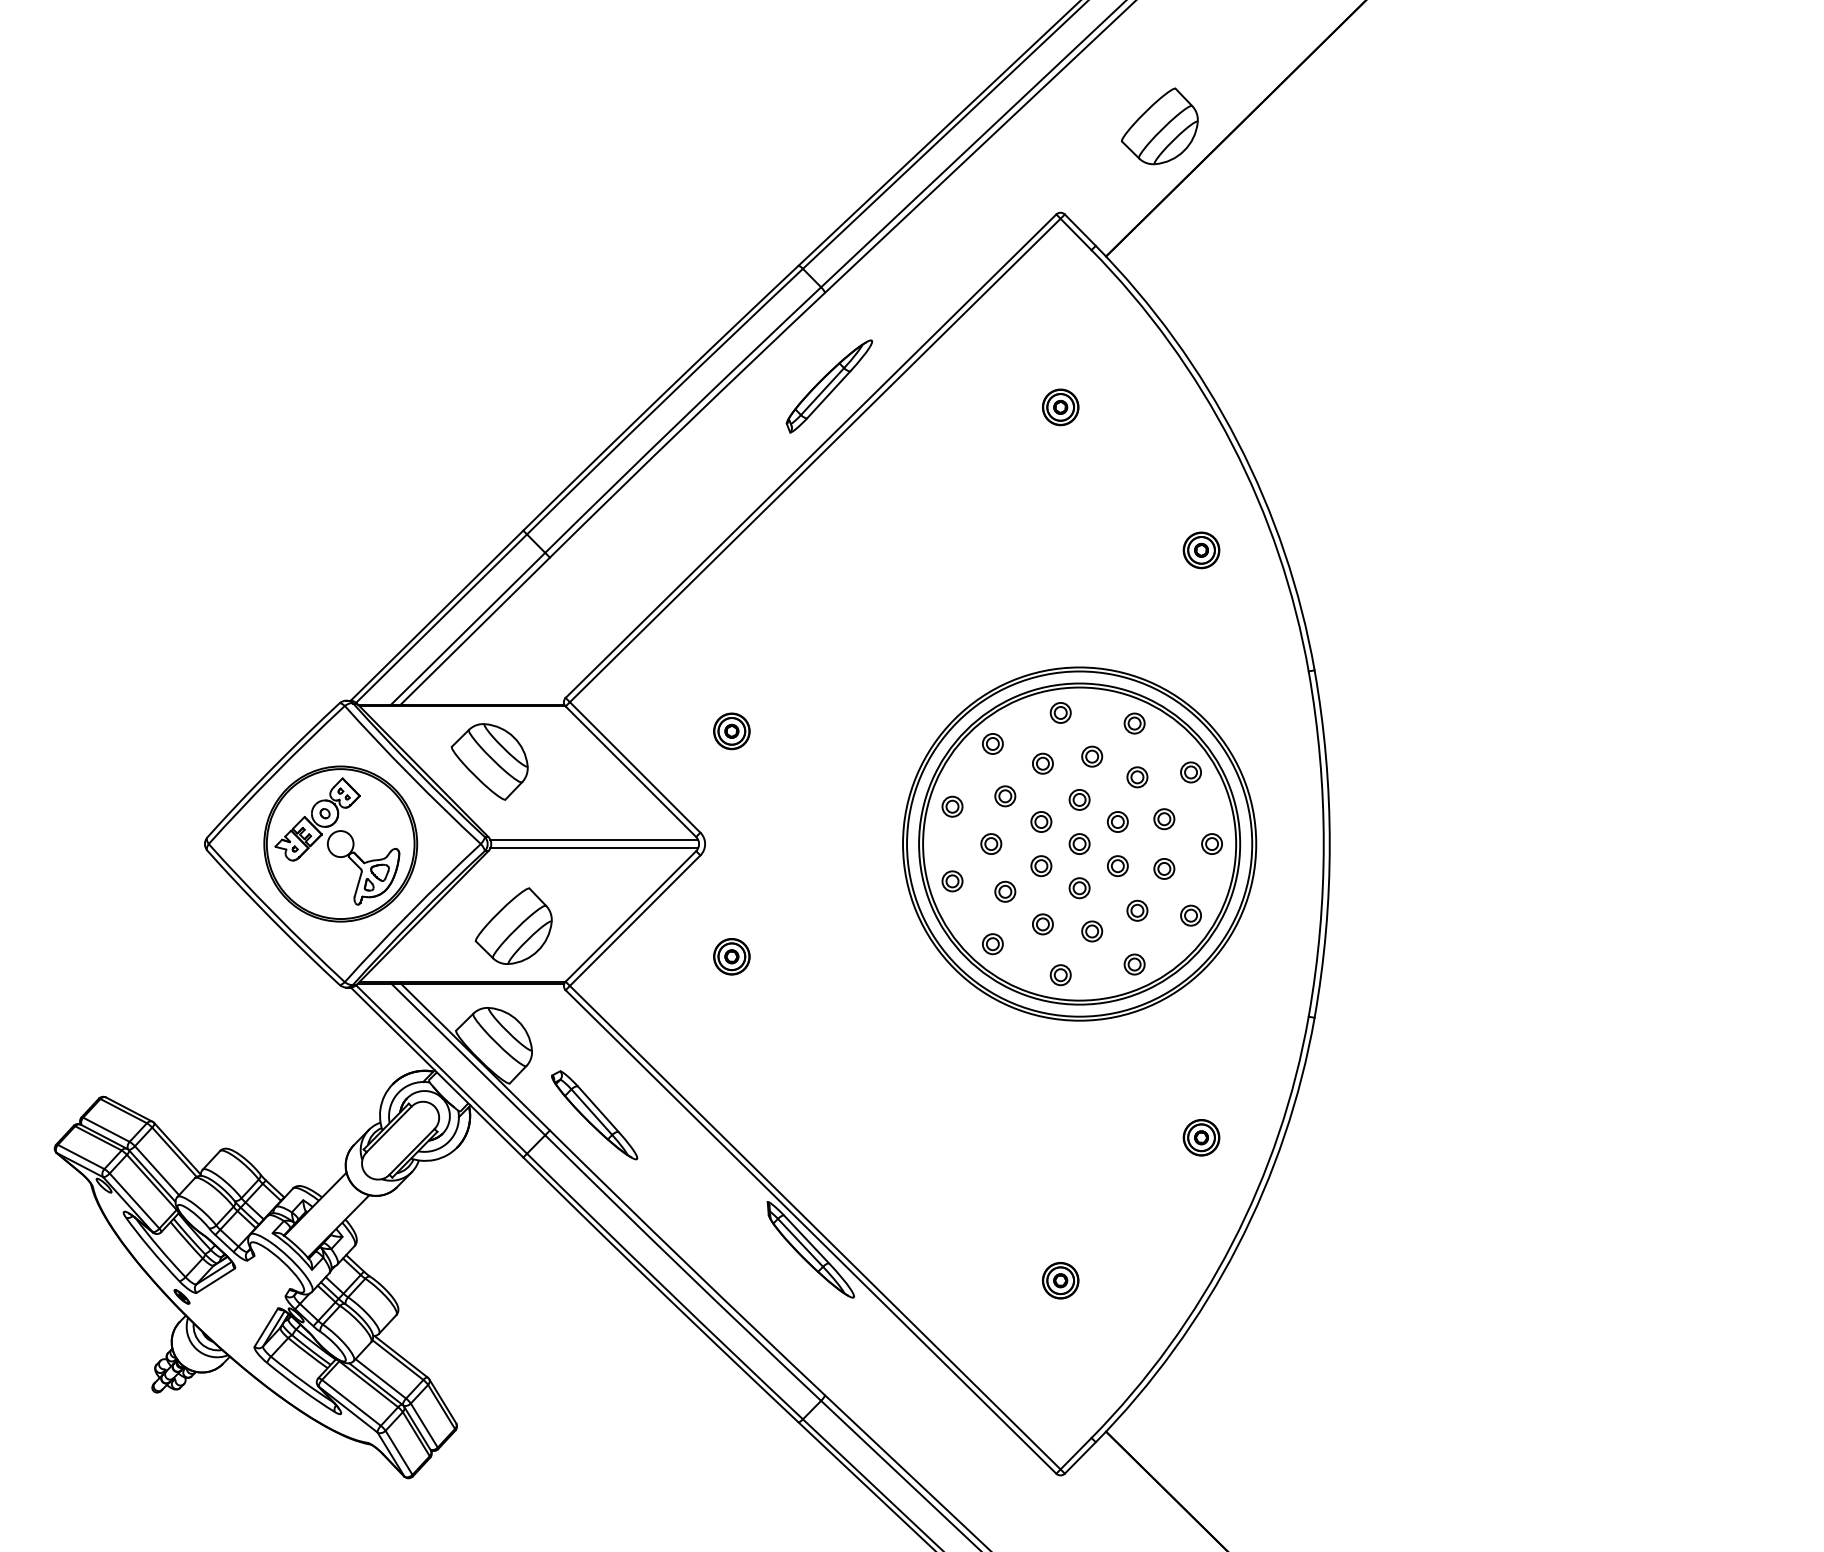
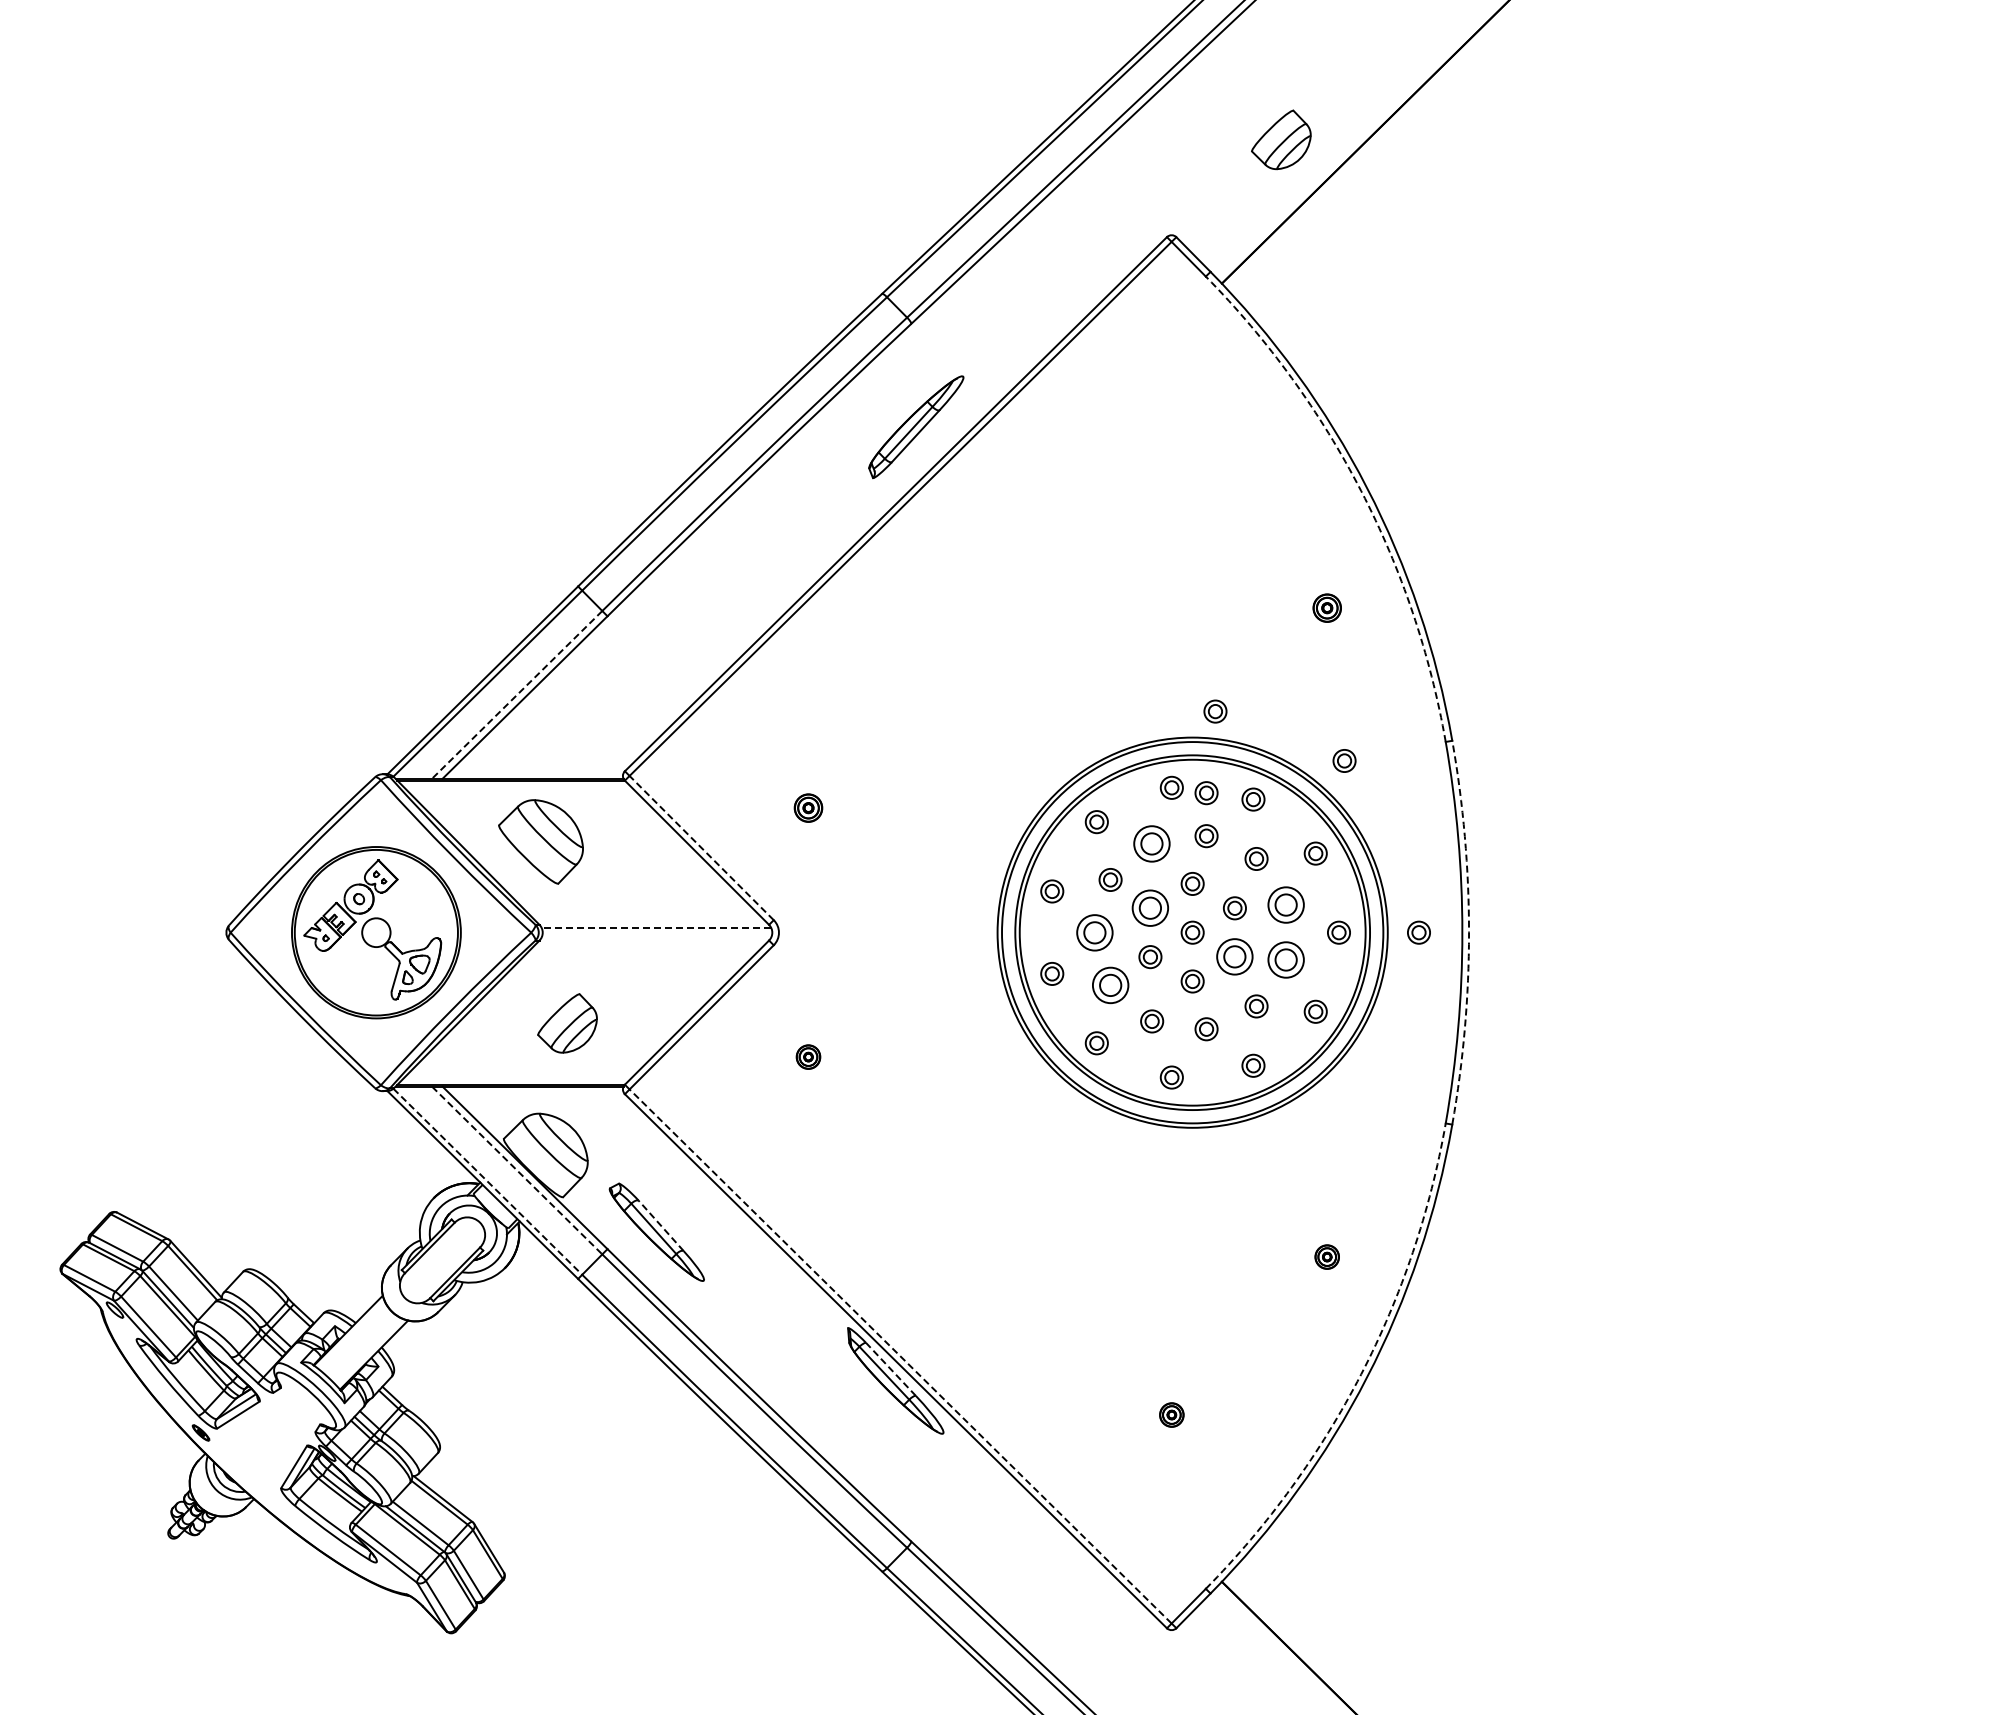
part: (1160, 126) -> (1281, 139), size x0.7
part: (1060, 406) -> (1171, 449), removed
arc: (1232, 444) -> (1361, 491), solid -> dashed
part: (1200, 549) -> (1326, 607), size x0.7
line: (467, 629) -> (516, 695), solid -> dashed
part: (1100, 643) -> (1215, 711), added
part: (1217, 688) -> (1344, 760), added
part: (1092, 718) -> (1206, 793), added
part: (731, 730) -> (808, 807), size x0.7
part: (1043, 763) -> (1152, 843), size x1.6
line: (635, 767) -> (701, 848), solid -> dashed
part: (1164, 819) -> (1286, 905), size x1.6
part: (1041, 822) -> (1150, 908), size x1.6
line: (594, 840) -> (656, 928), solid -> dashed
part: (991, 843) -> (1095, 932), size x1.6
part: (1284, 843) -> (1418, 932), added
arc: (1330, 843) -> (1469, 932), solid -> dashed
line: (594, 848) -> (656, 937), removed
part: (1117, 866) -> (1234, 957), size x1.6
part: (1164, 869) -> (1286, 960), size x1.6
part: (1005, 891) -> (1110, 985), size x1.6
part: (513, 926) -> (567, 1023), size x0.7
part: (731, 956) -> (808, 1056), size x0.6
line: (468, 1059) -> (517, 1170), solid -> dashed
line: (441, 1069) -> (487, 1181), solid -> dashed
line: (598, 1109) -> (661, 1225), solid -> dashed
part: (1200, 1137) -> (1326, 1256), size x0.6
line: (815, 1227) -> (900, 1356), solid -> dashed
line: (806, 1239) -> (890, 1369), solid -> dashed
arc: (1232, 1243) -> (1361, 1374), solid -> dashed
part: (1060, 1280) -> (1171, 1414), size x0.6

